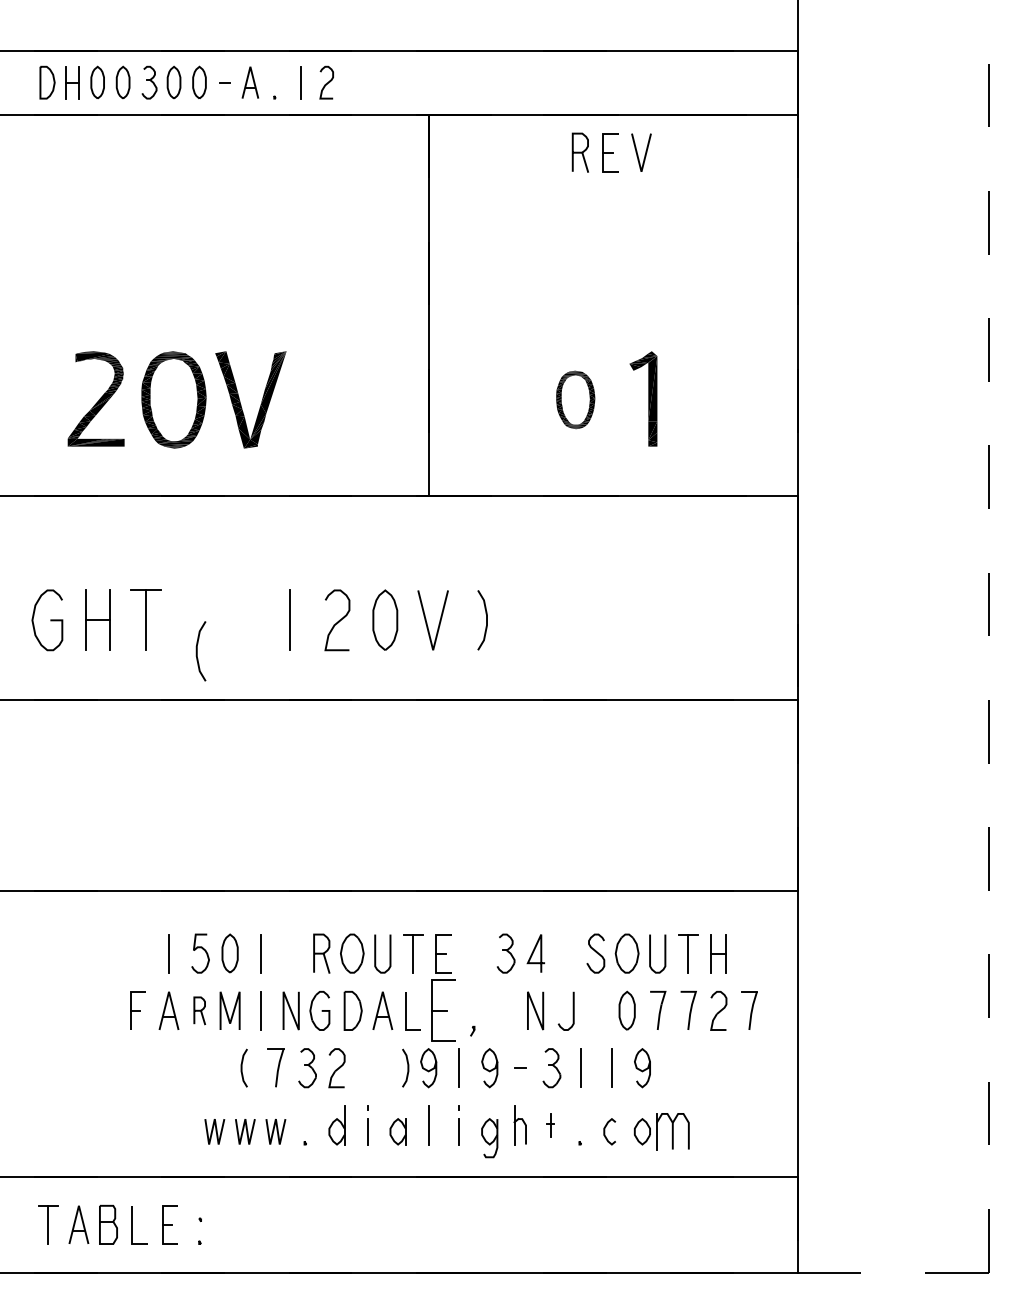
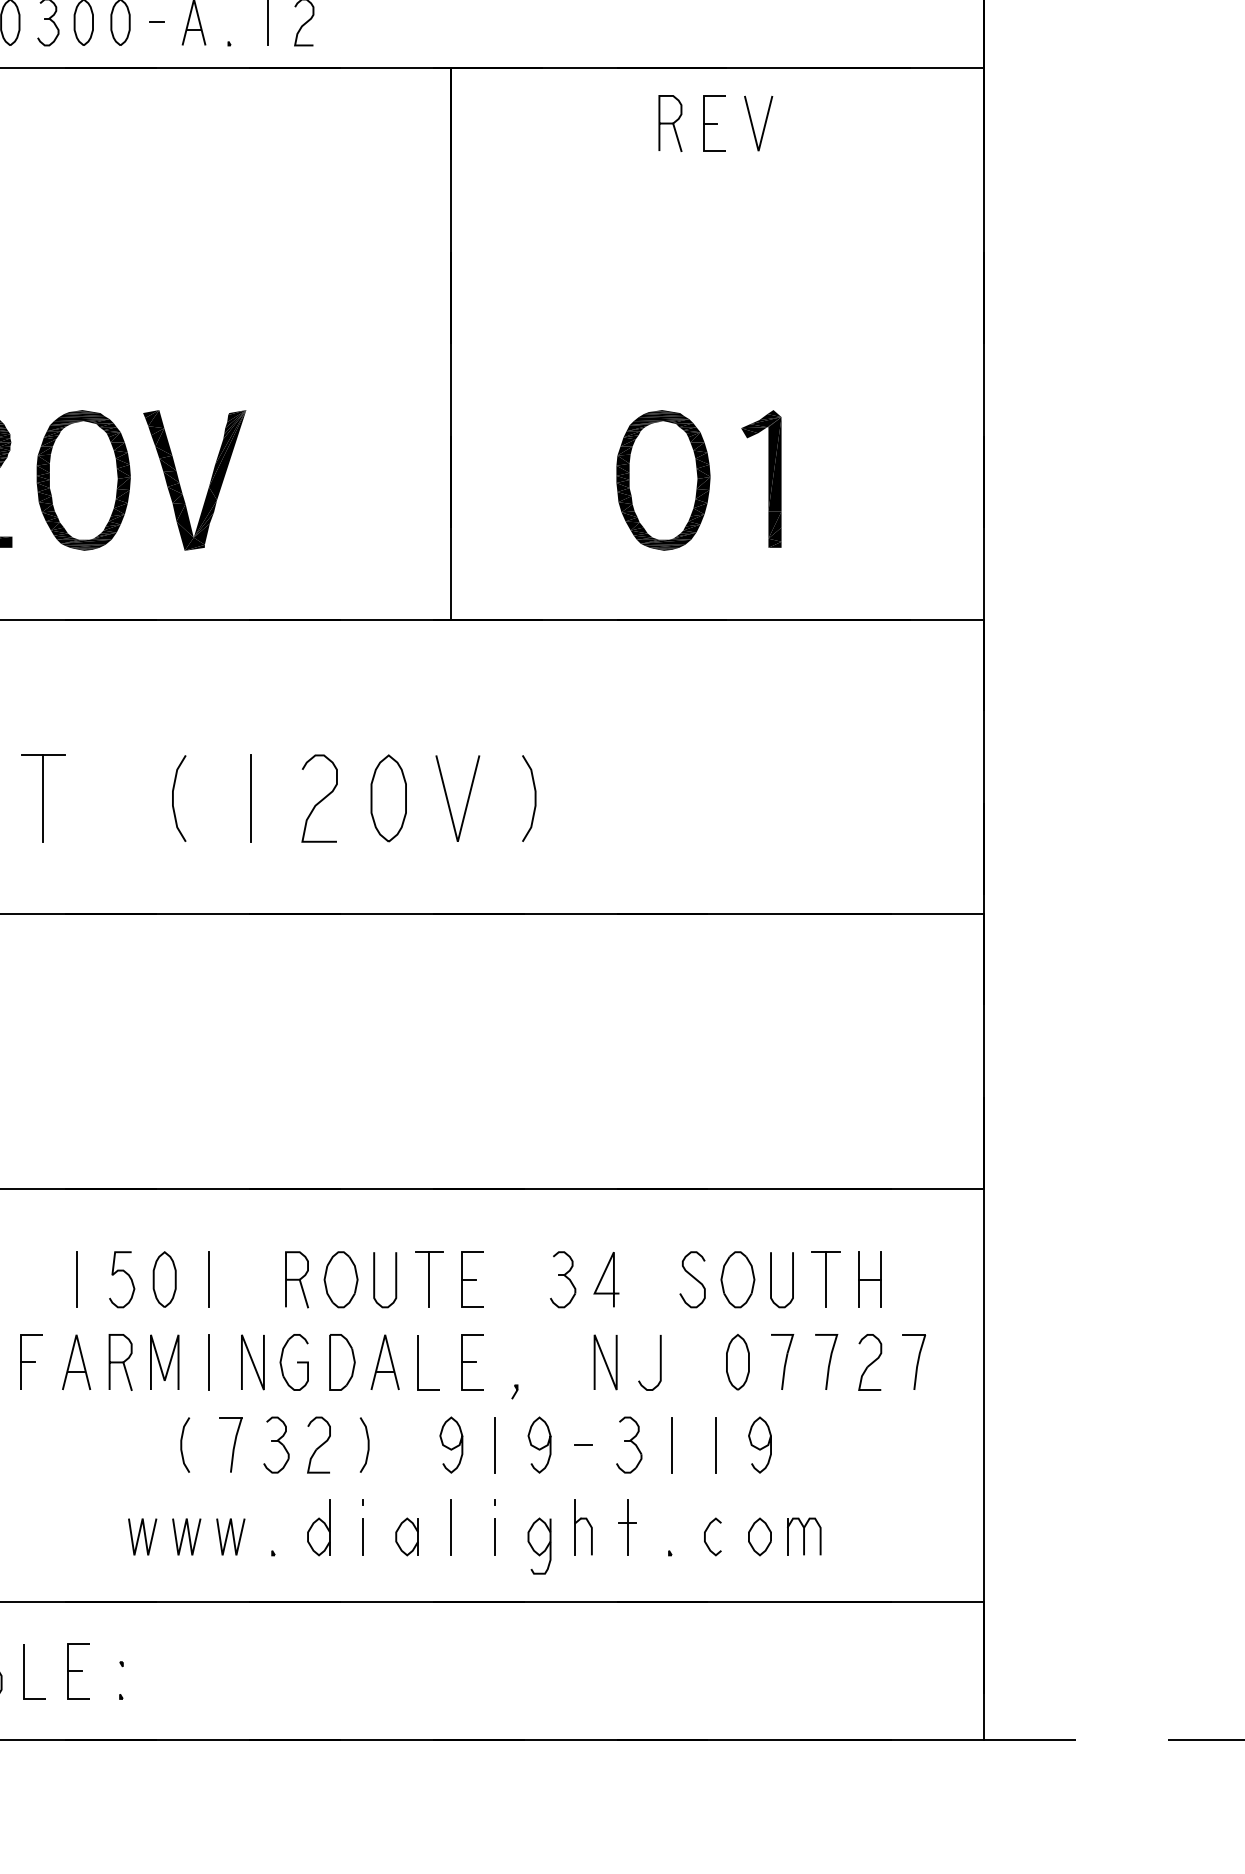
part: (575, 399) -> (663, 479), size x1.67
curve: (197, 651) -> (173, 798), moved
part: (199, 1010) -> (120, 1361), size x1.43
part: (443, 1010) -> (472, 1361), size x0.62
curve: (407, 1067) -> (367, 1444), moved
part: (550, 1125) -> (627, 1527), size x1.67
part: (673, 1131) -> (804, 1536), size x0.71

